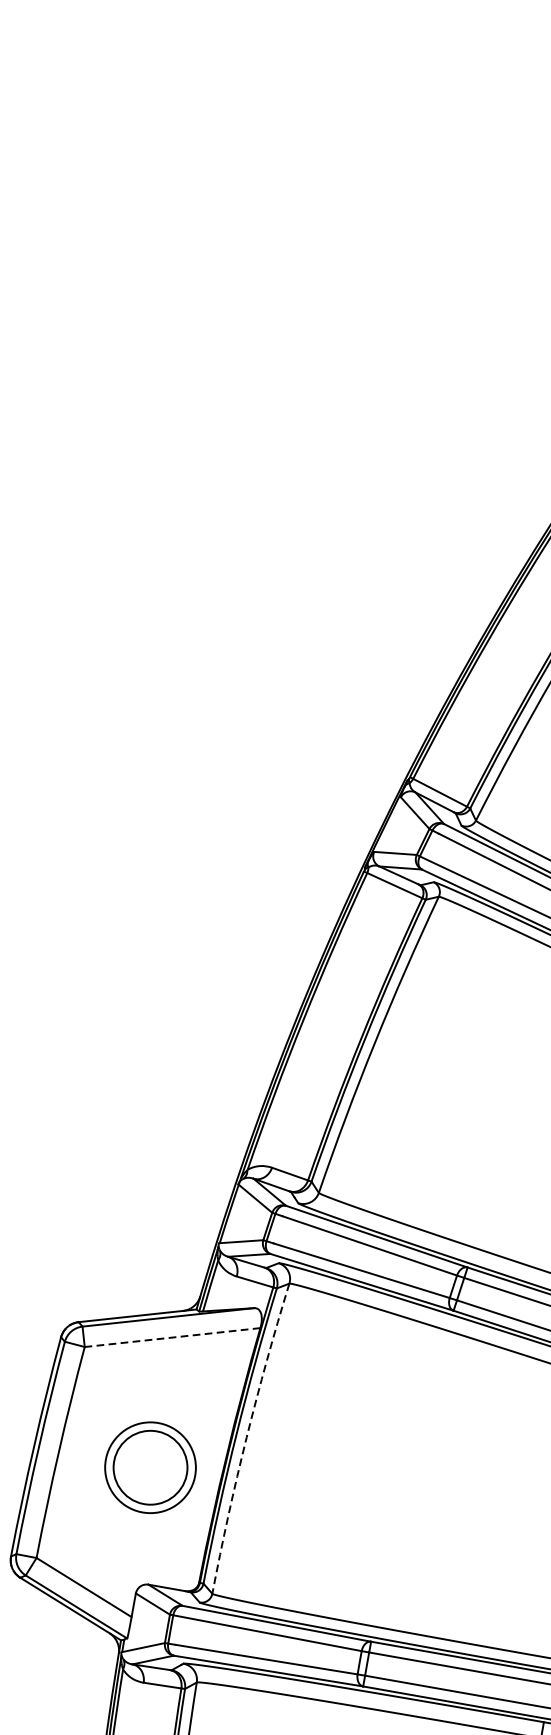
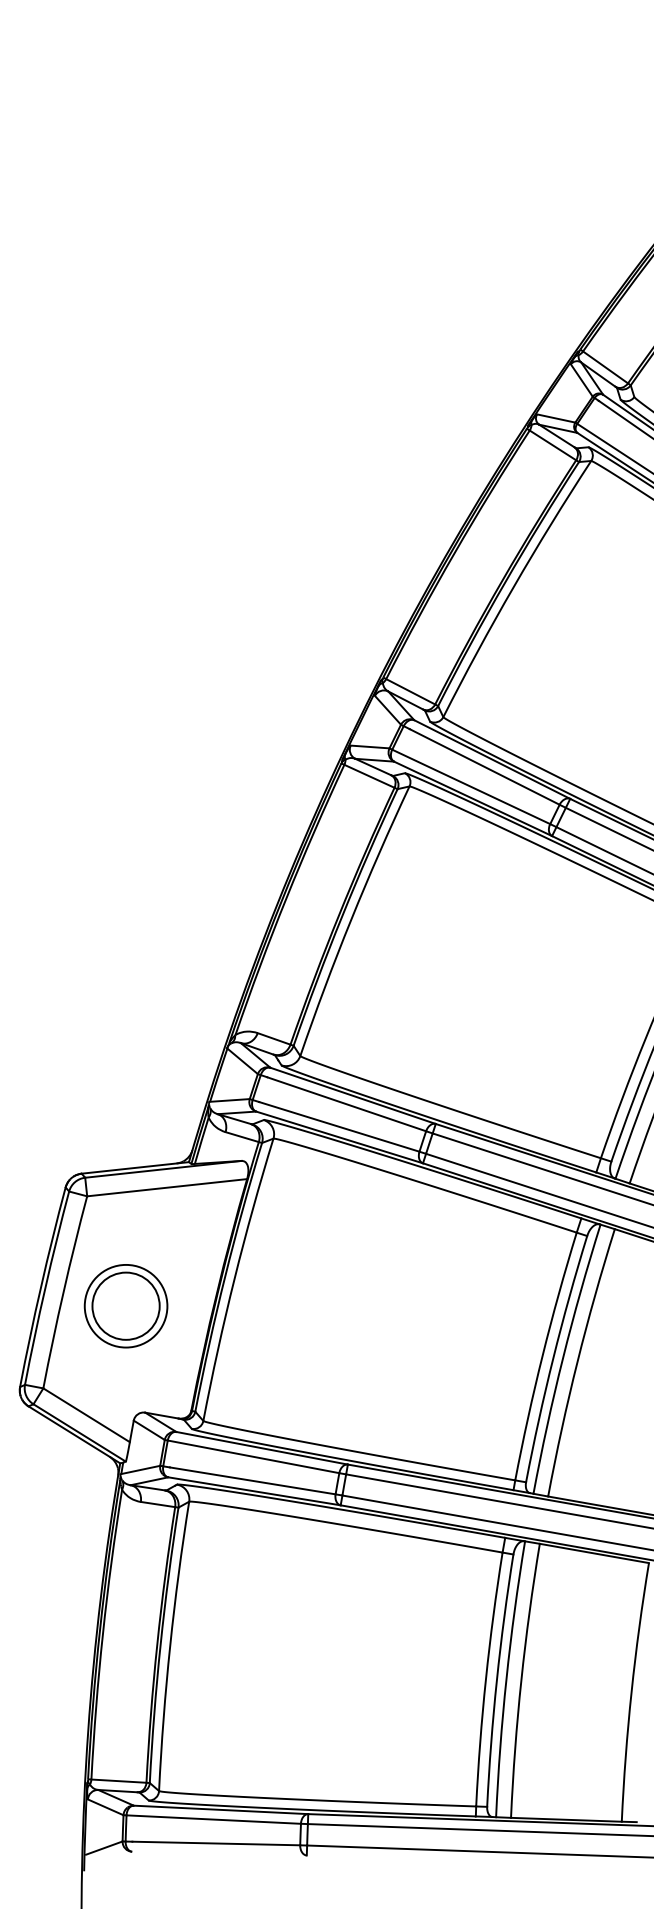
line: (171, 1337) -> (166, 1187), dashed -> solid
arc: (246, 1437) -> (234, 1278), dashed -> solid
part: (149, 1468) -> (125, 1306), moved

